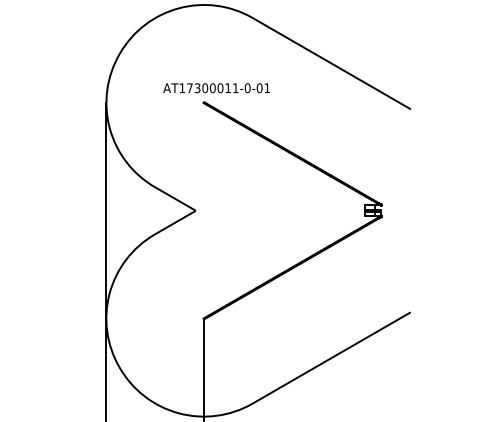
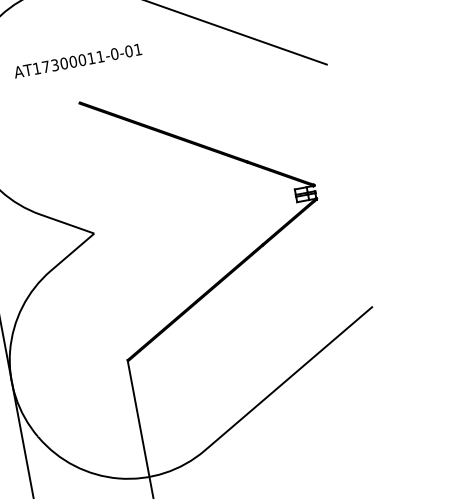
text: (216, 88) -> (77, 61), moved

